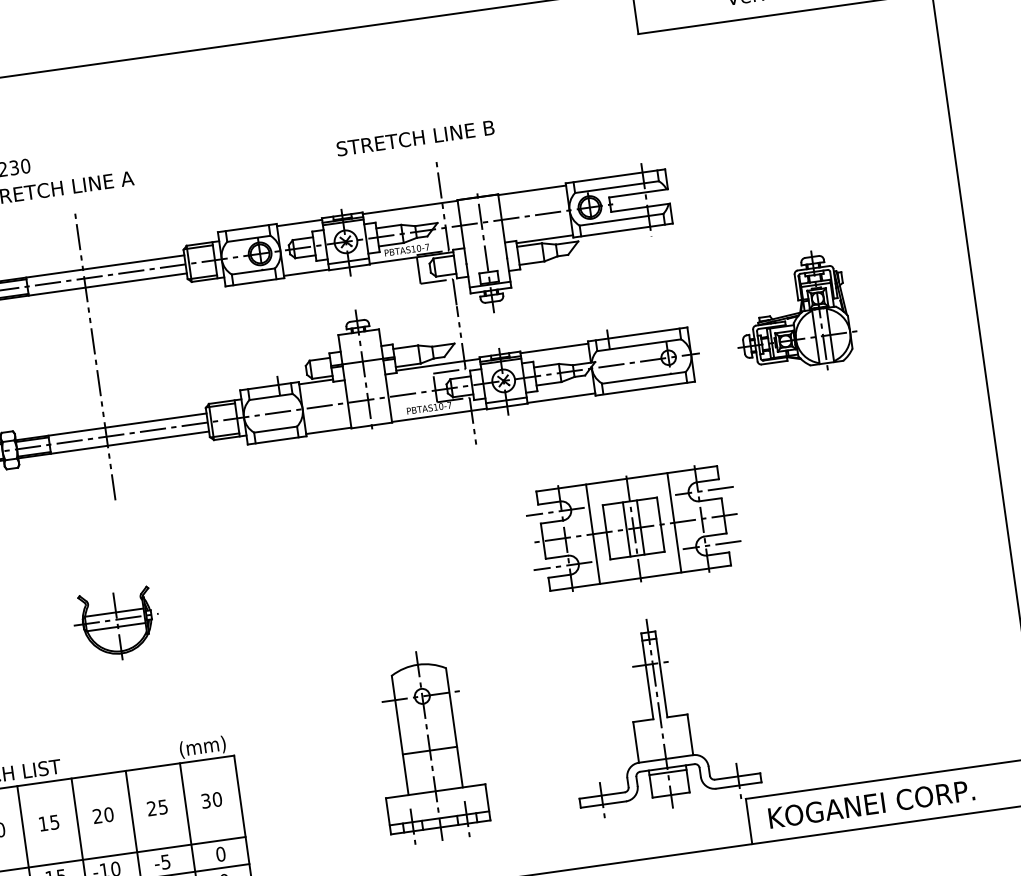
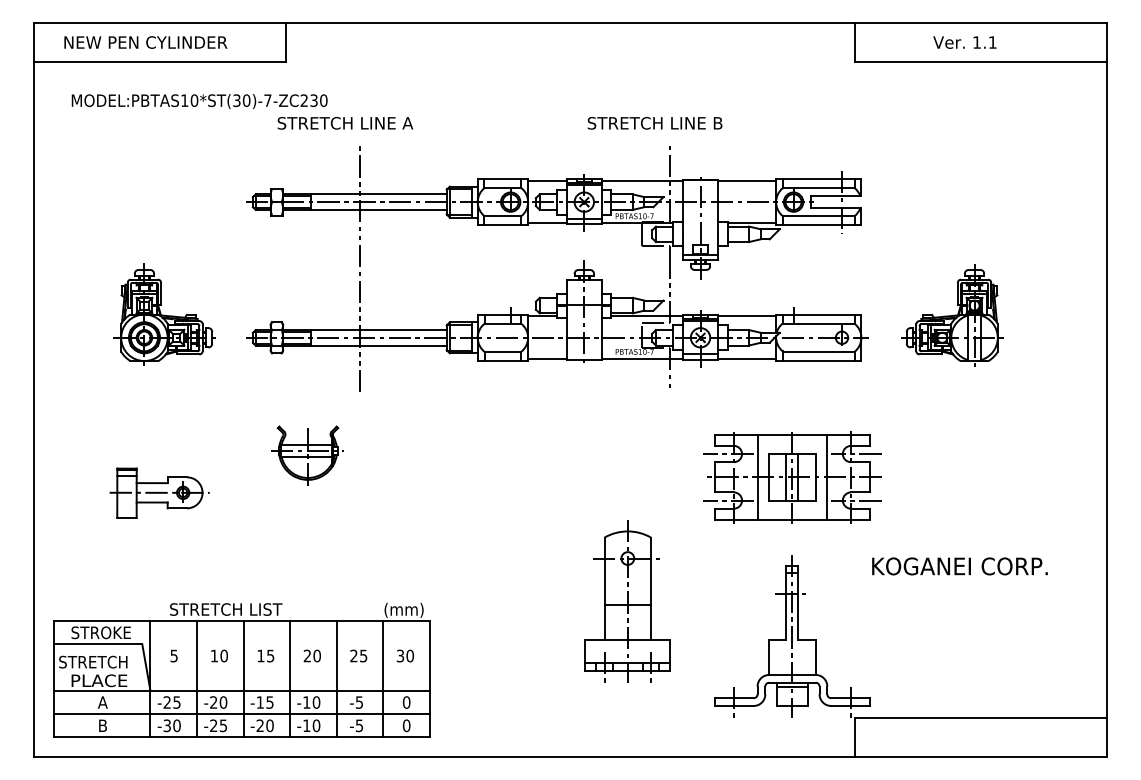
part: (117, 625) -> (307, 455), moved
part: (429, 746) -> (627, 601), moved
text: (871, 804) -> (959, 566), moved

